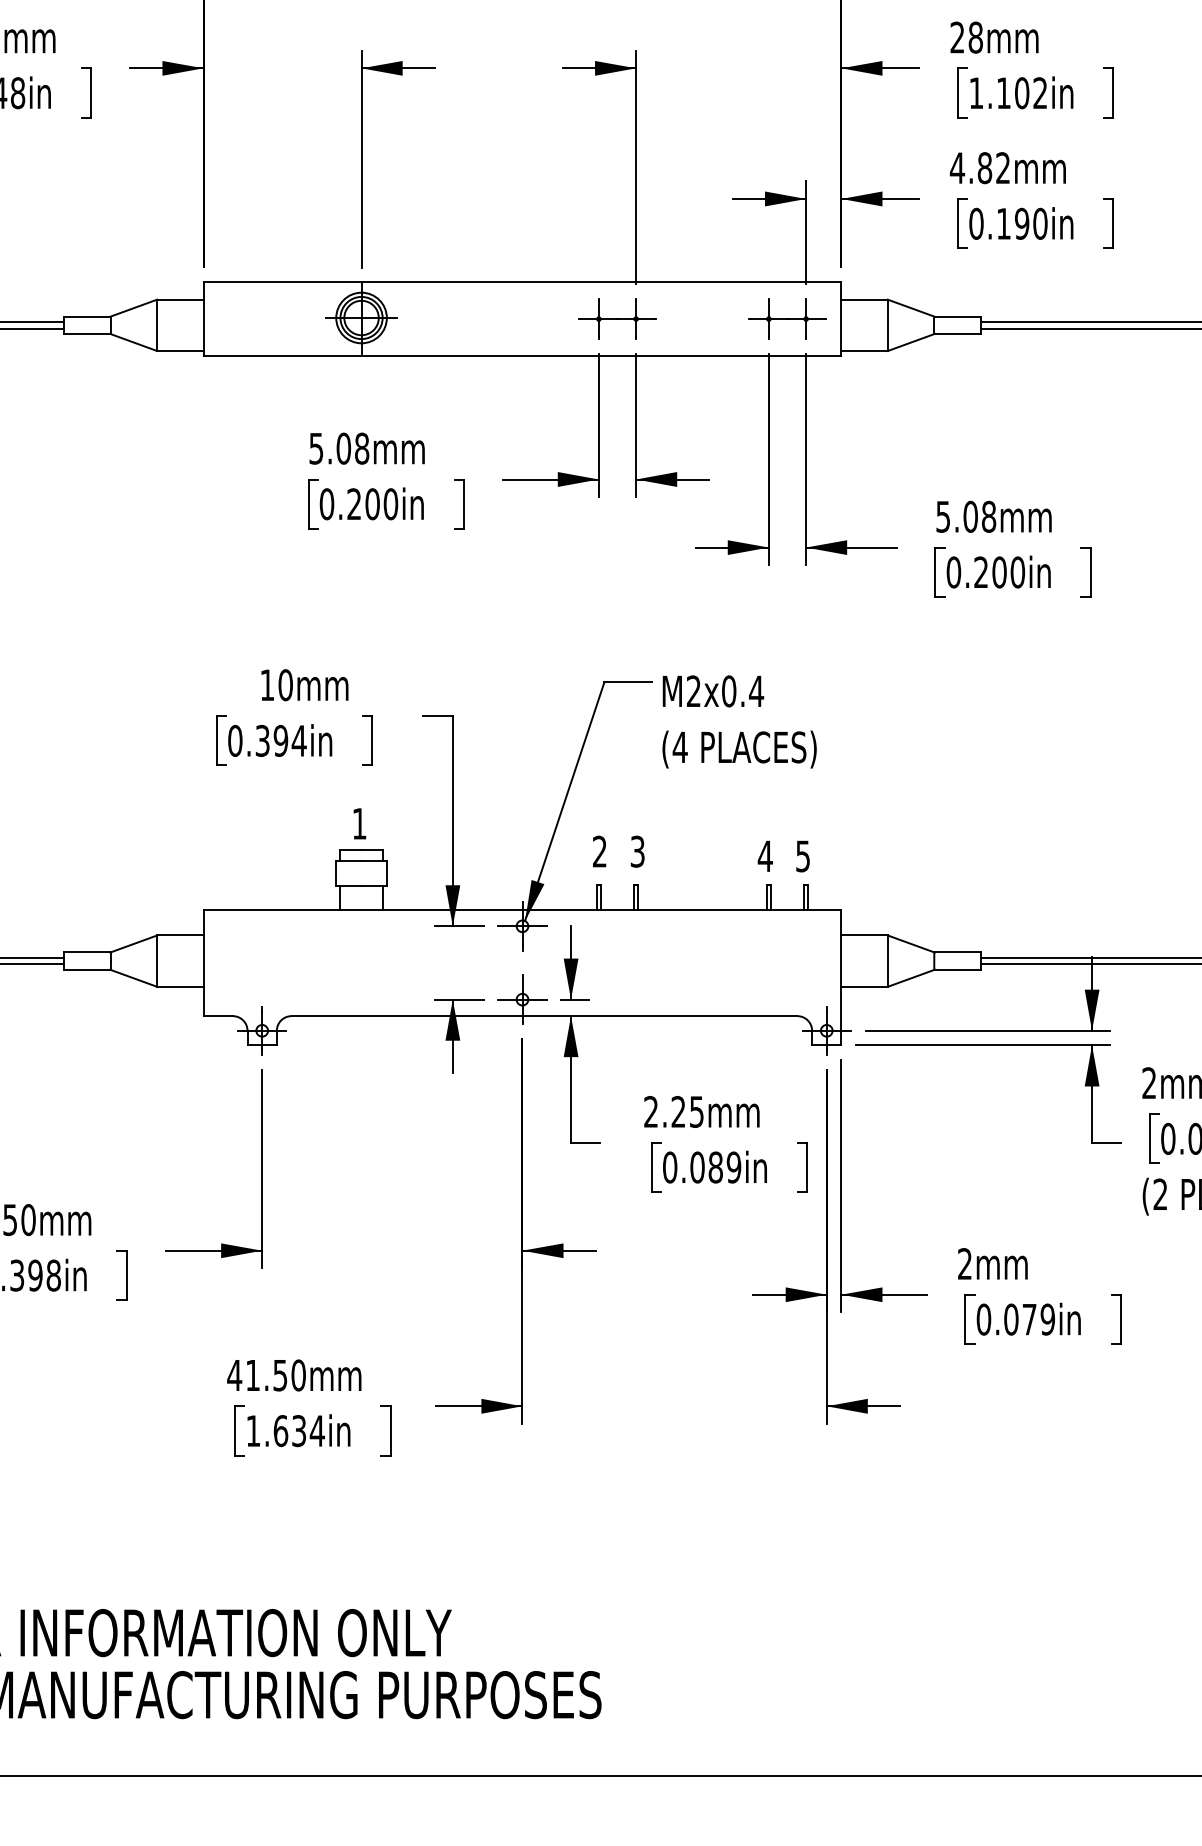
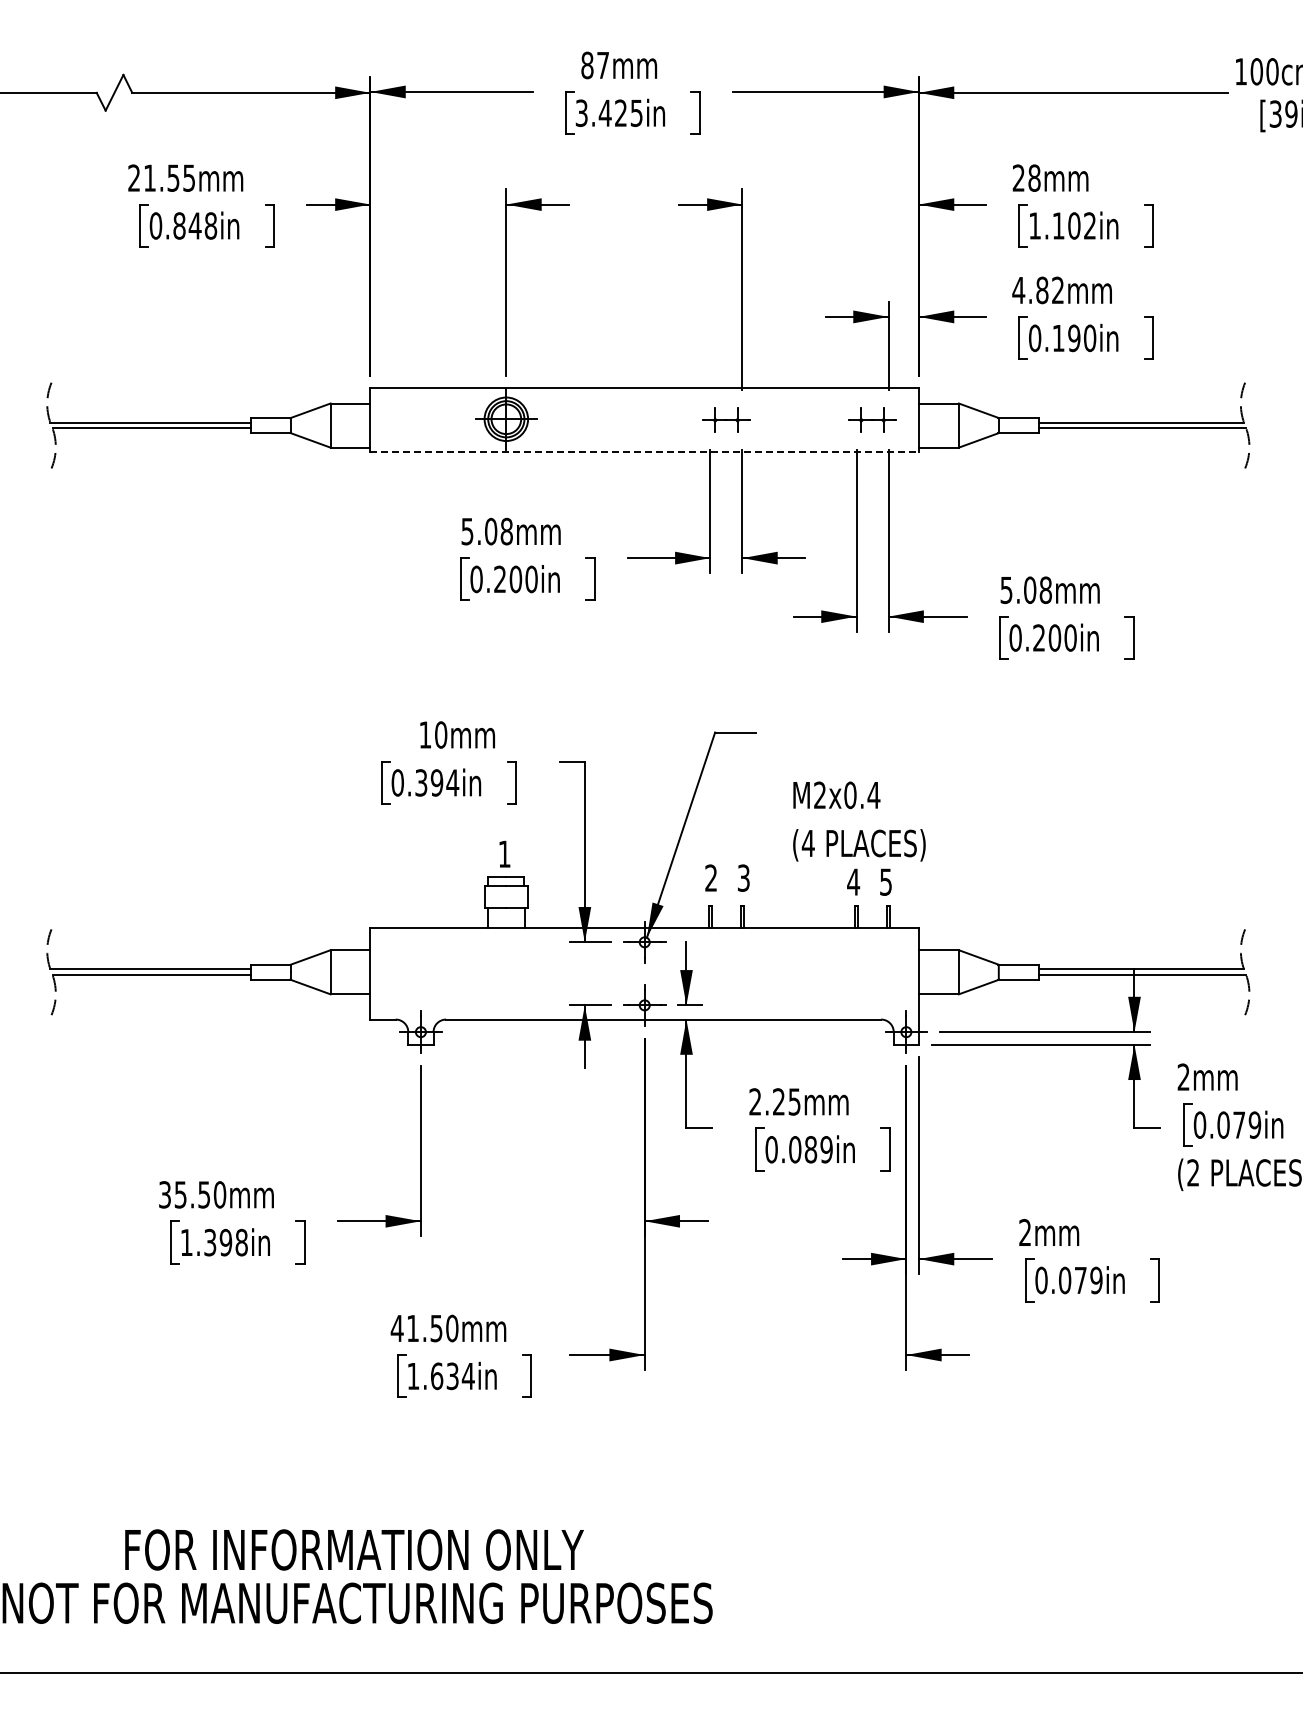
part: (617, 319) -> (726, 420), size x0.7
part: (787, 319) -> (872, 420), size x0.7
line: (523, 356) -> (645, 452), solid -> dashed
text: (739, 721) -> (859, 821), moved

